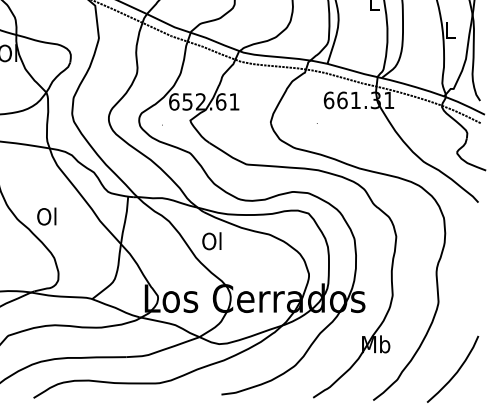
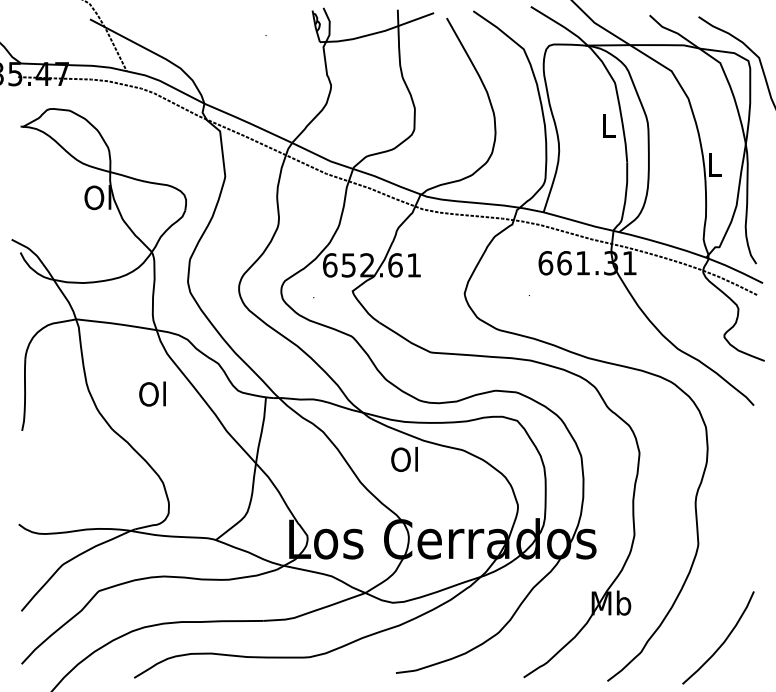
text: (46, 216) -> (152, 393), moved
text: (211, 241) -> (404, 459), moved

